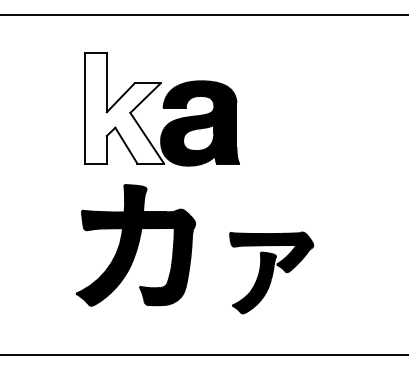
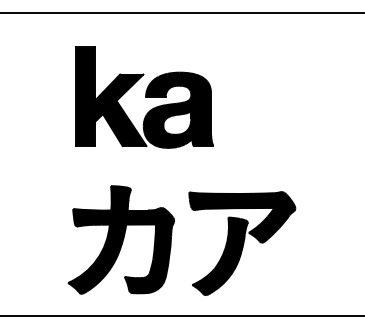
fill: (123, 108) -> (110, 96), added
part: (136, 244) -> (121, 239), moved
part: (271, 272) -> (242, 243), size x1.43

